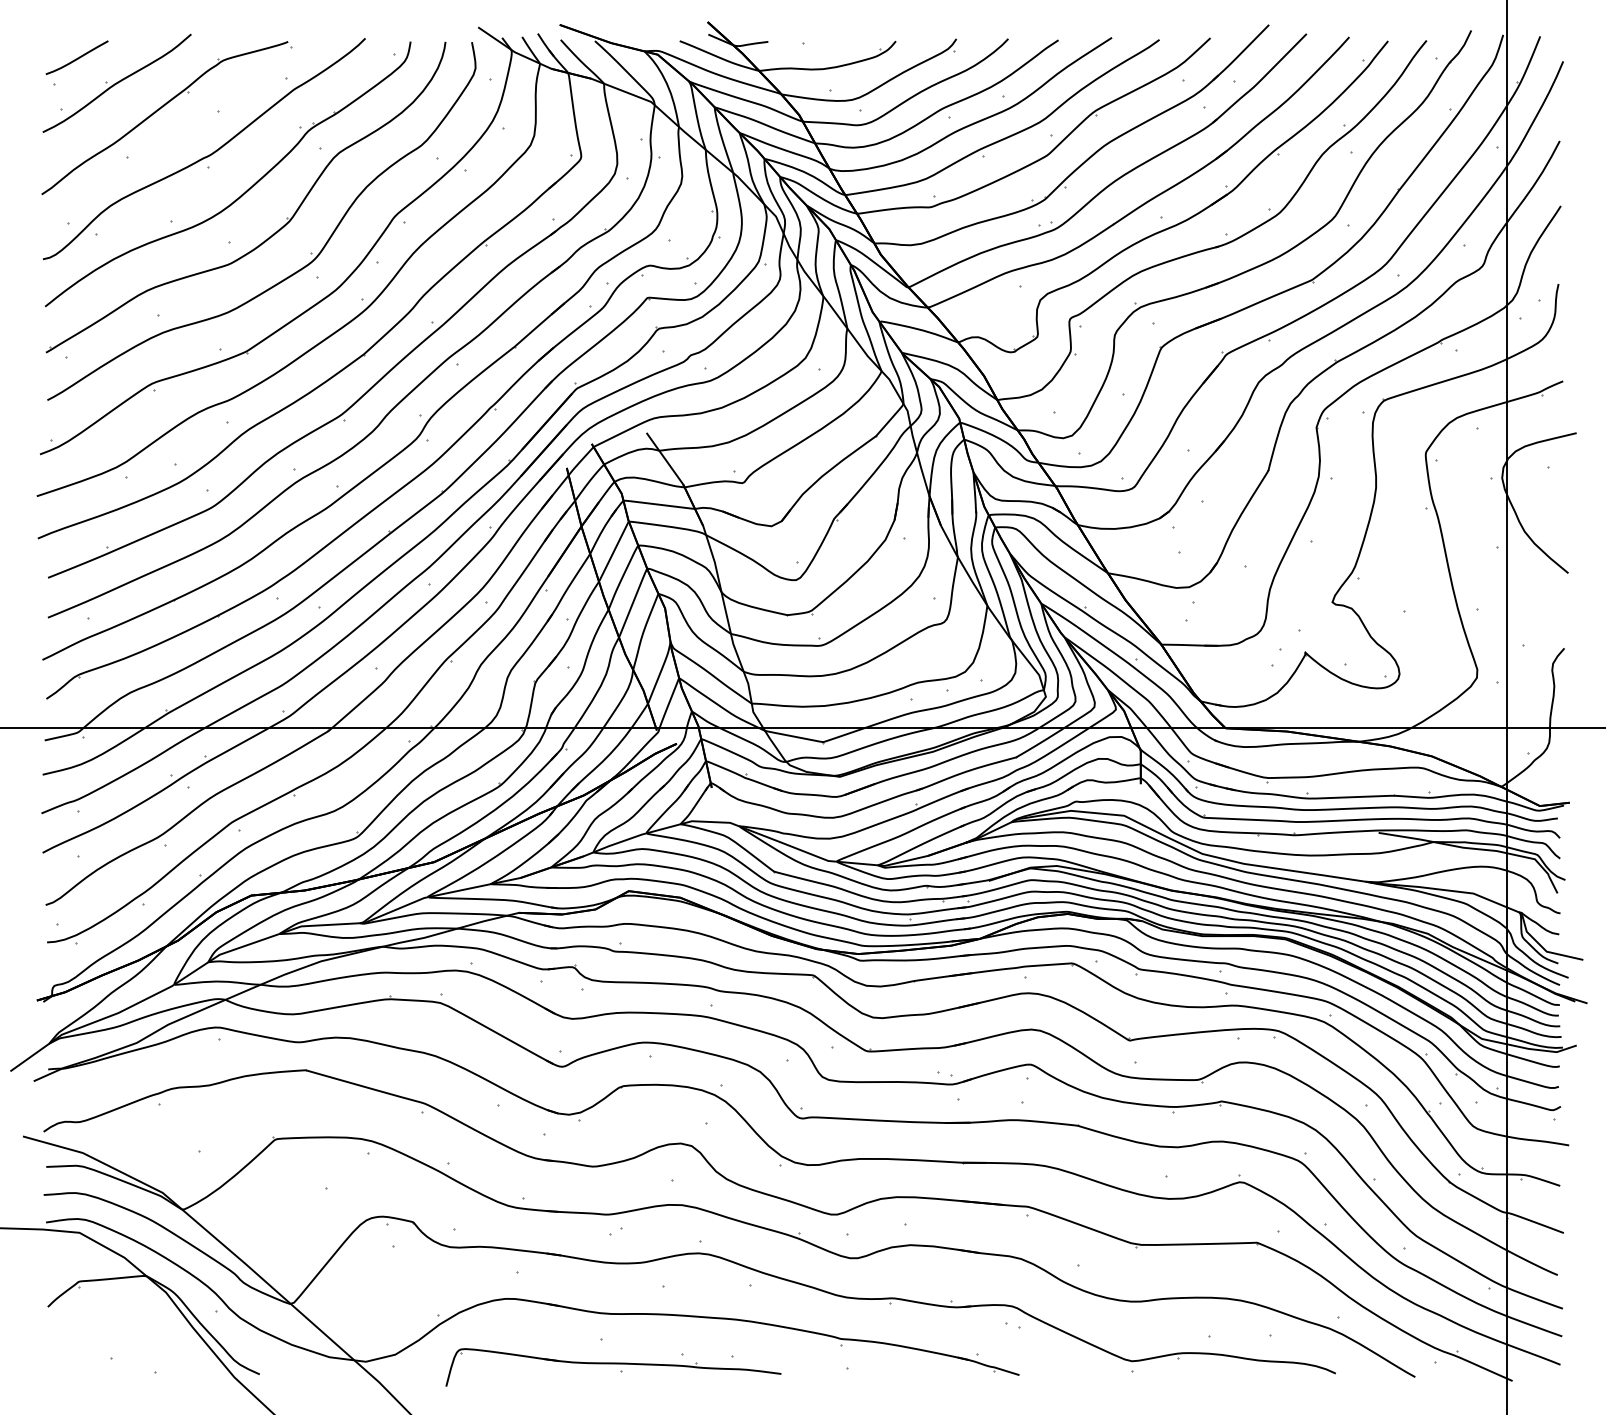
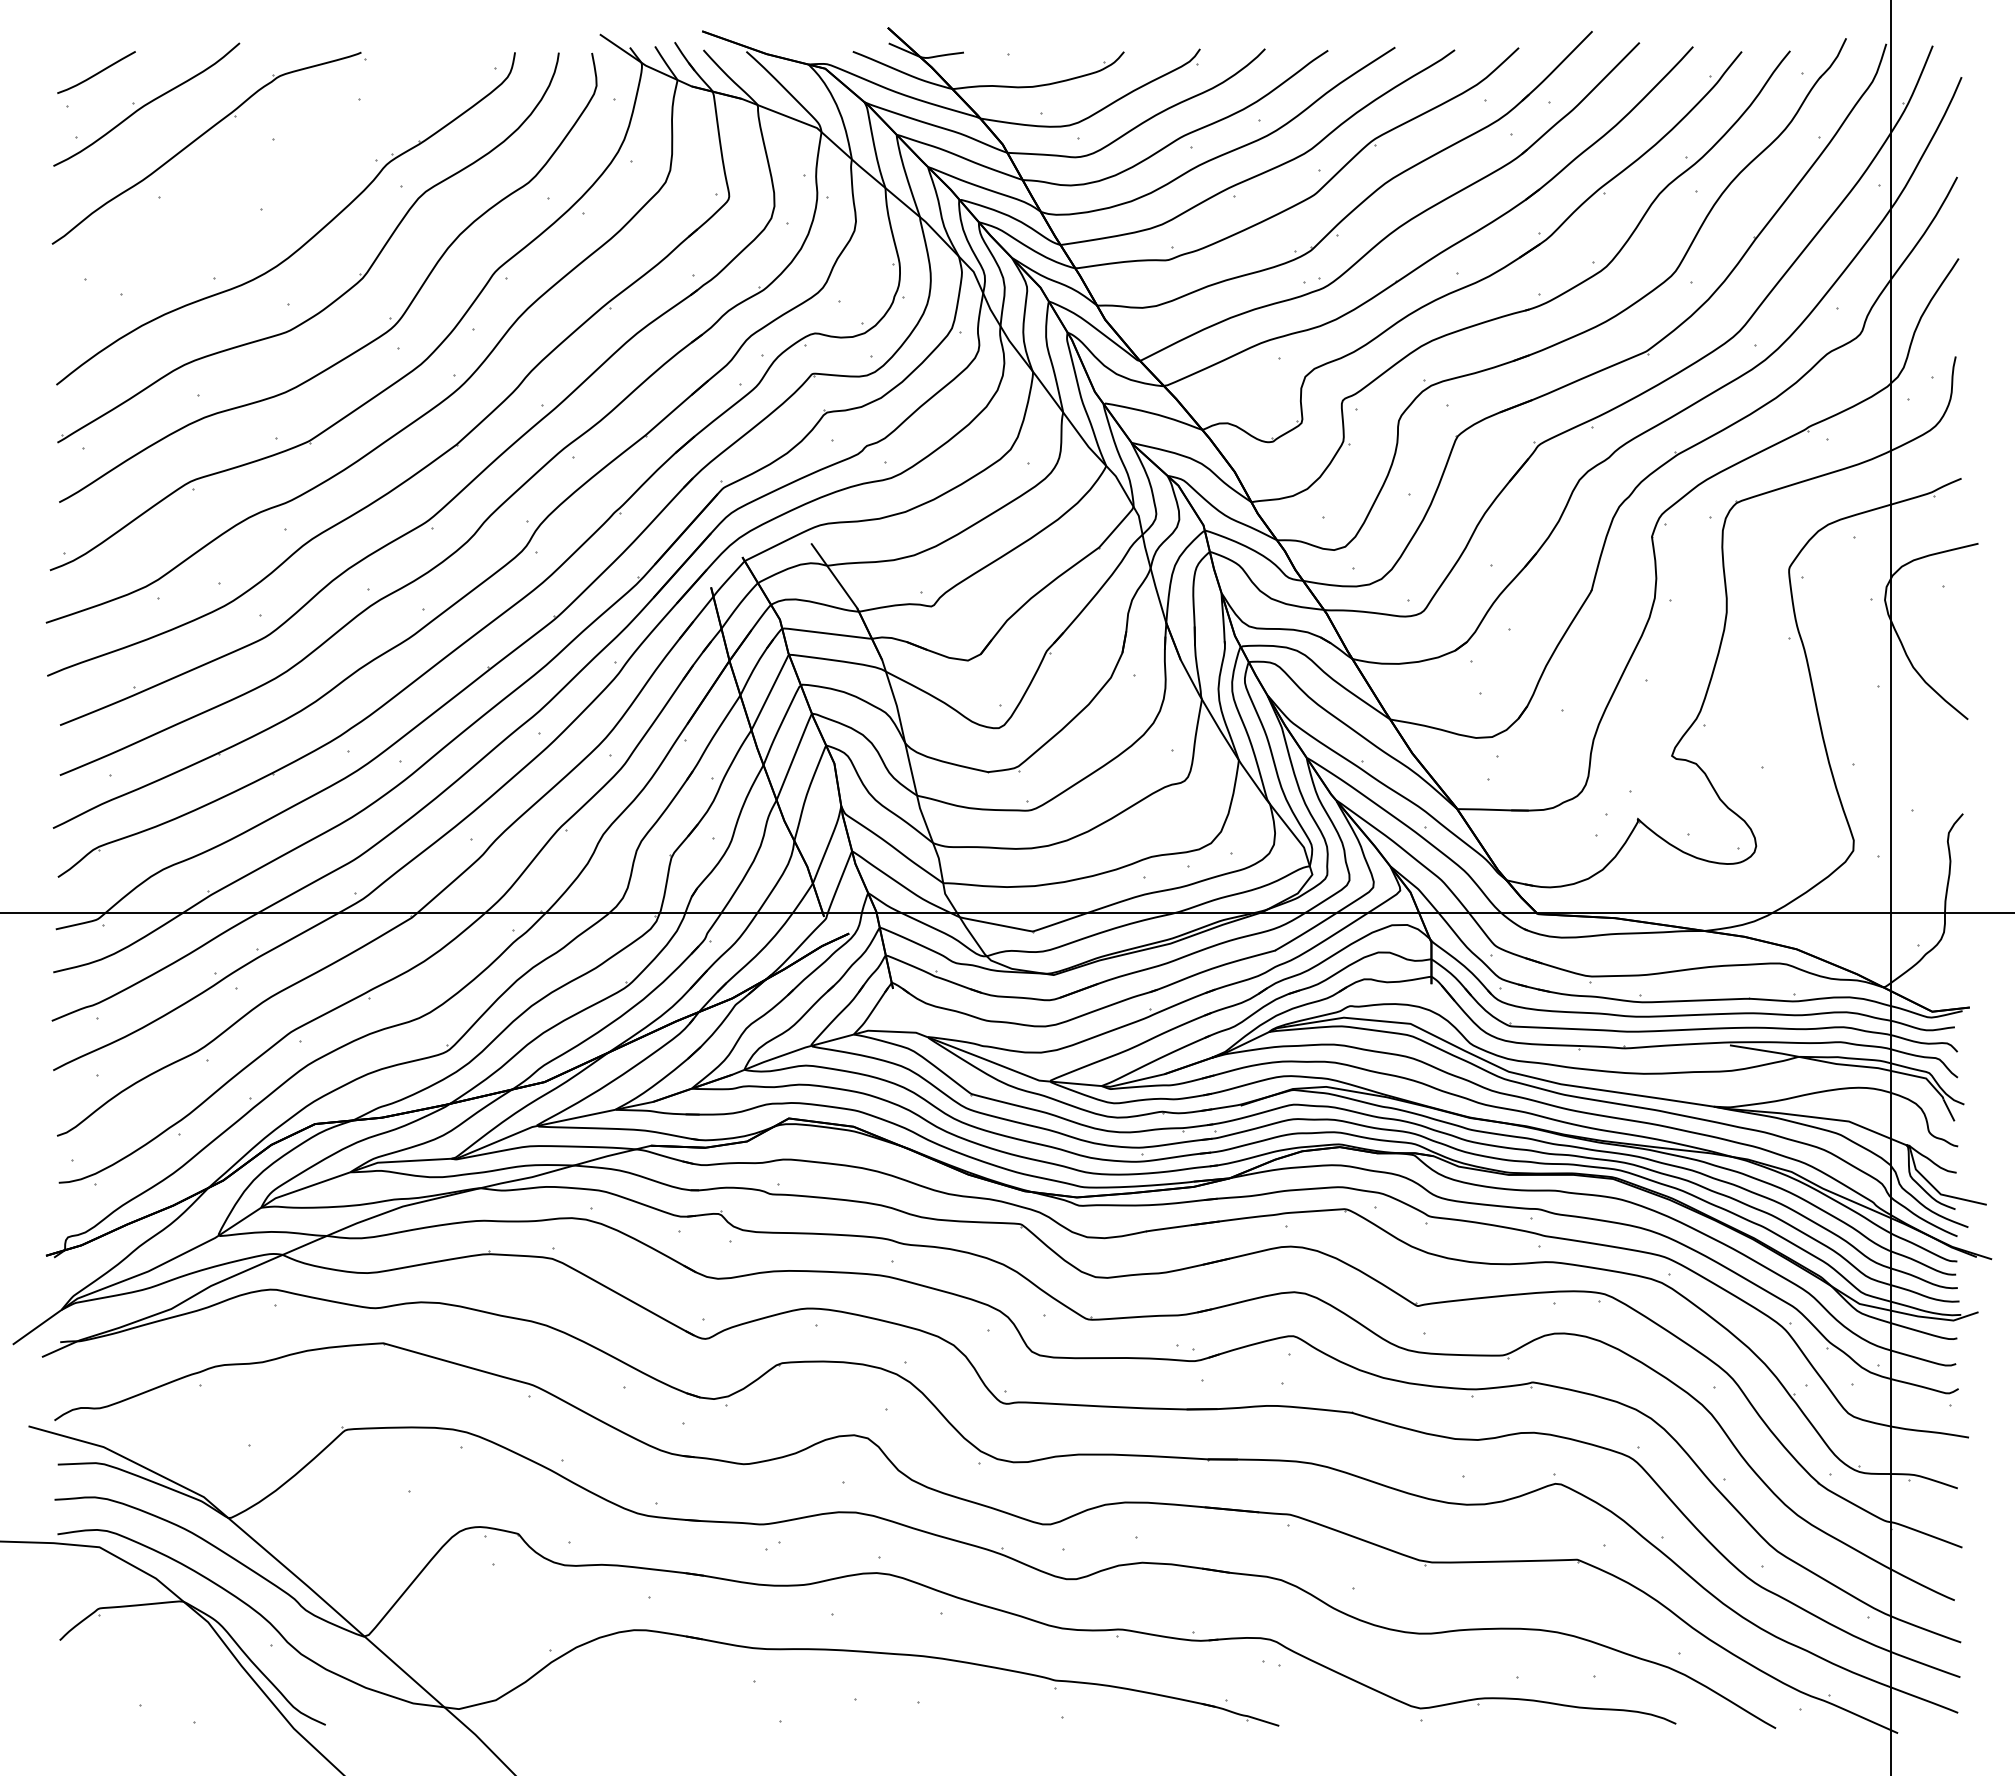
curve: (206, 155) -> (259, 195), removed
part: (613, 1367) -> (769, 1716), removed

